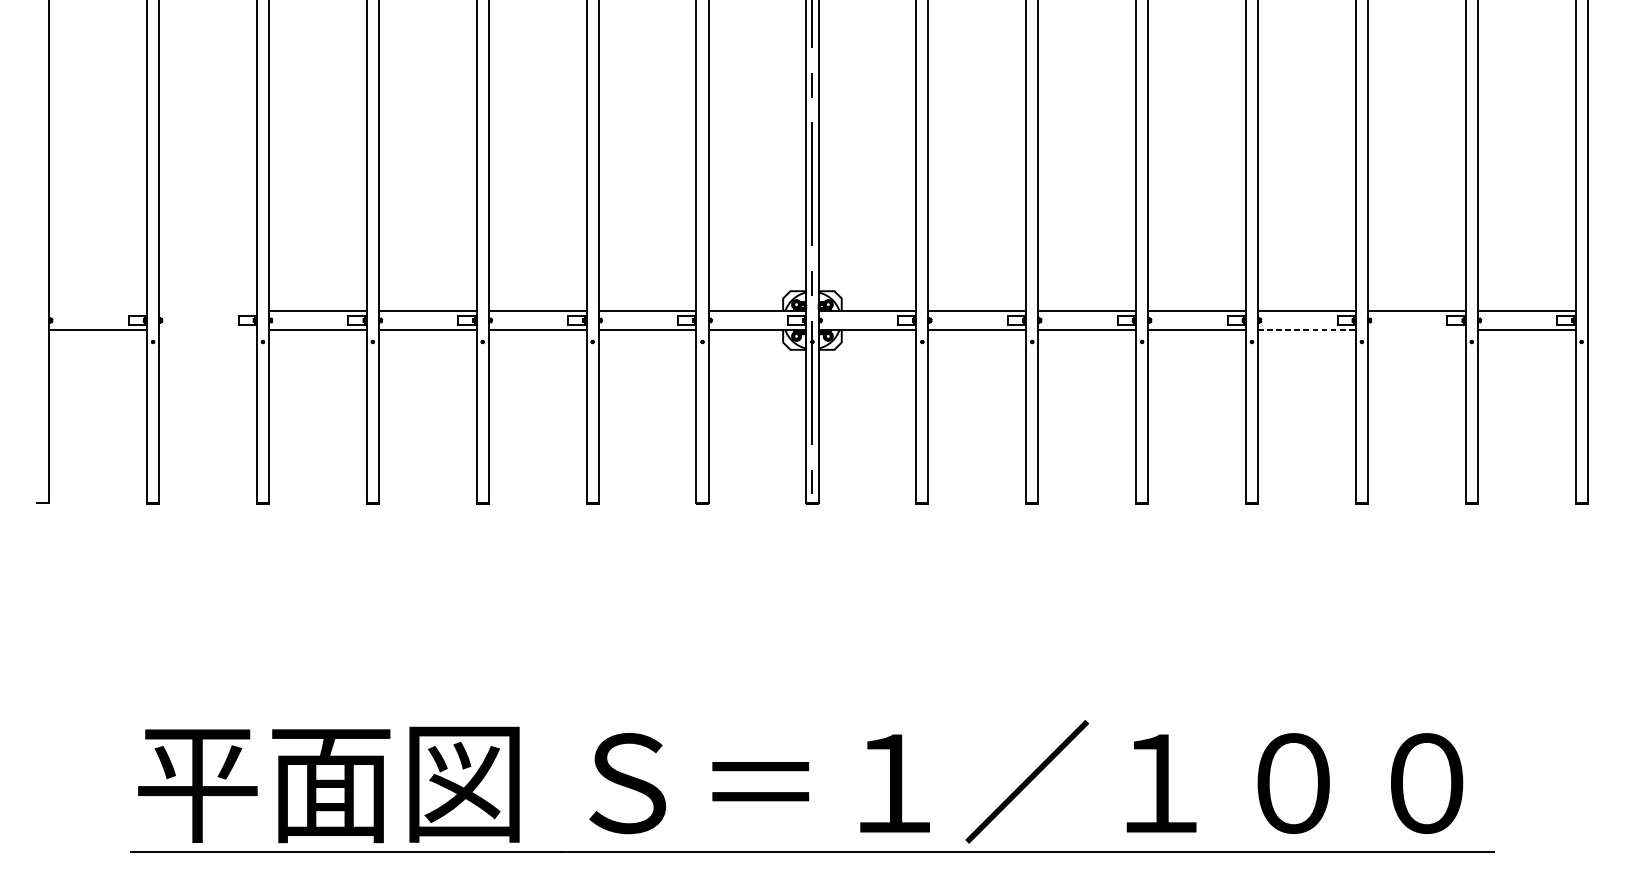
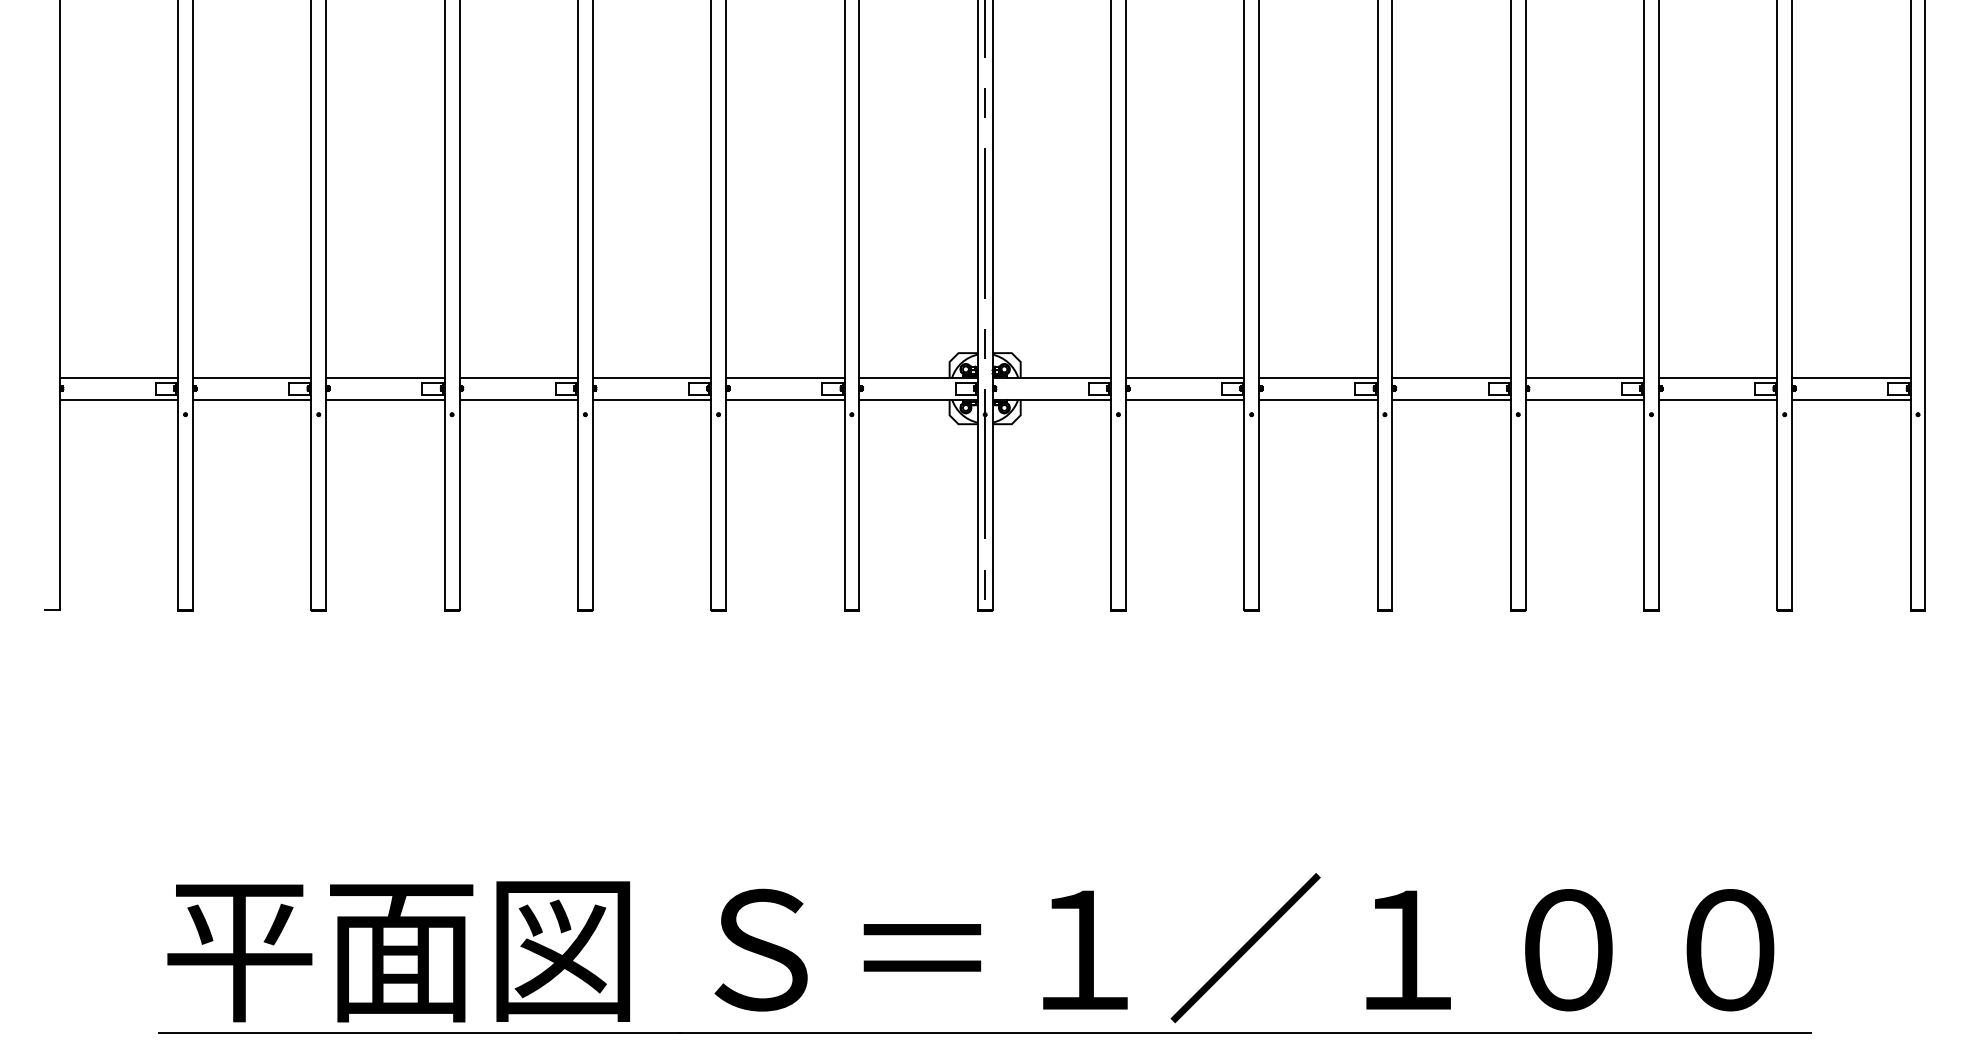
line: (97, 311) -> (118, 377), added
line: (207, 311) -> (251, 377), added
line: (207, 329) -> (251, 399), added
line: (1307, 329) -> (1585, 399), dashed -> solid
line: (1416, 329) -> (1717, 399), added

